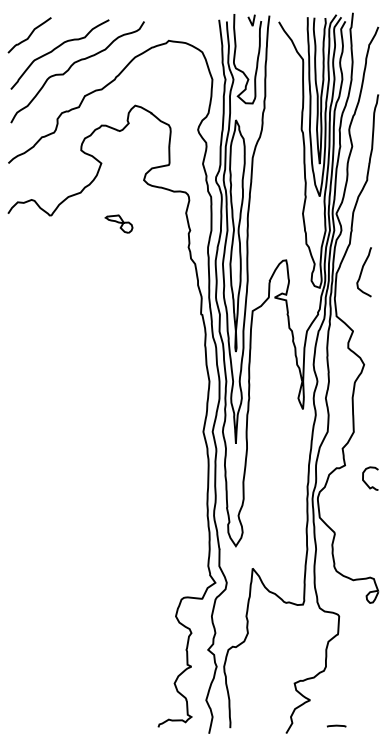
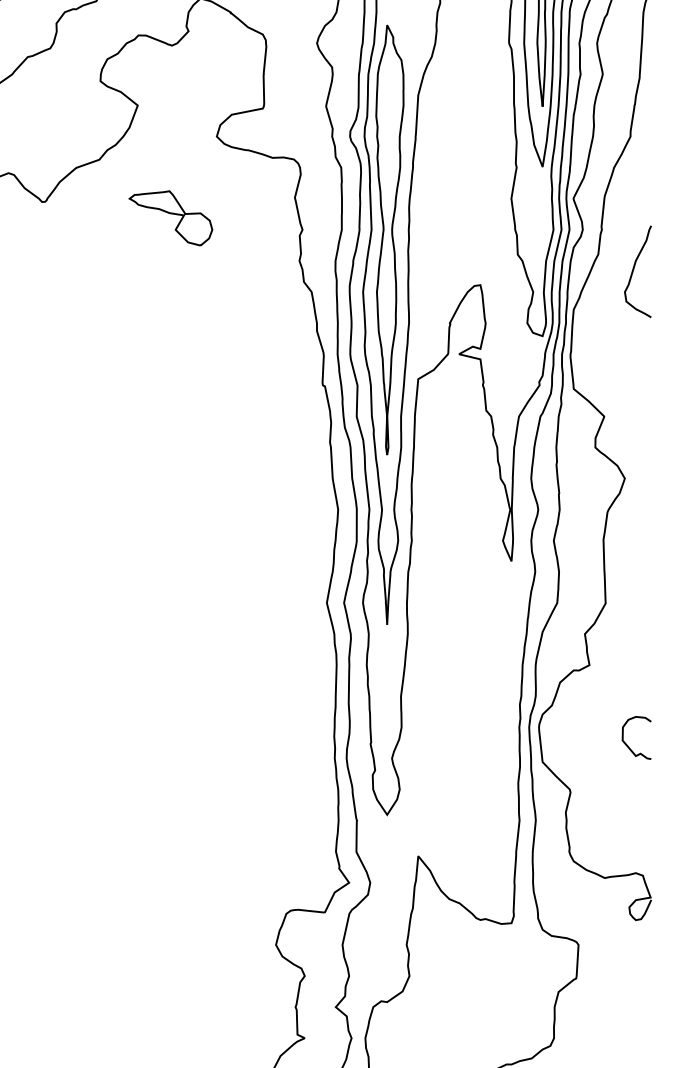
part: (118, 223) -> (169, 216), size x1.67
curve: (362, 272) -> (634, 272), moved
curve: (366, 482) -> (629, 745), moved

